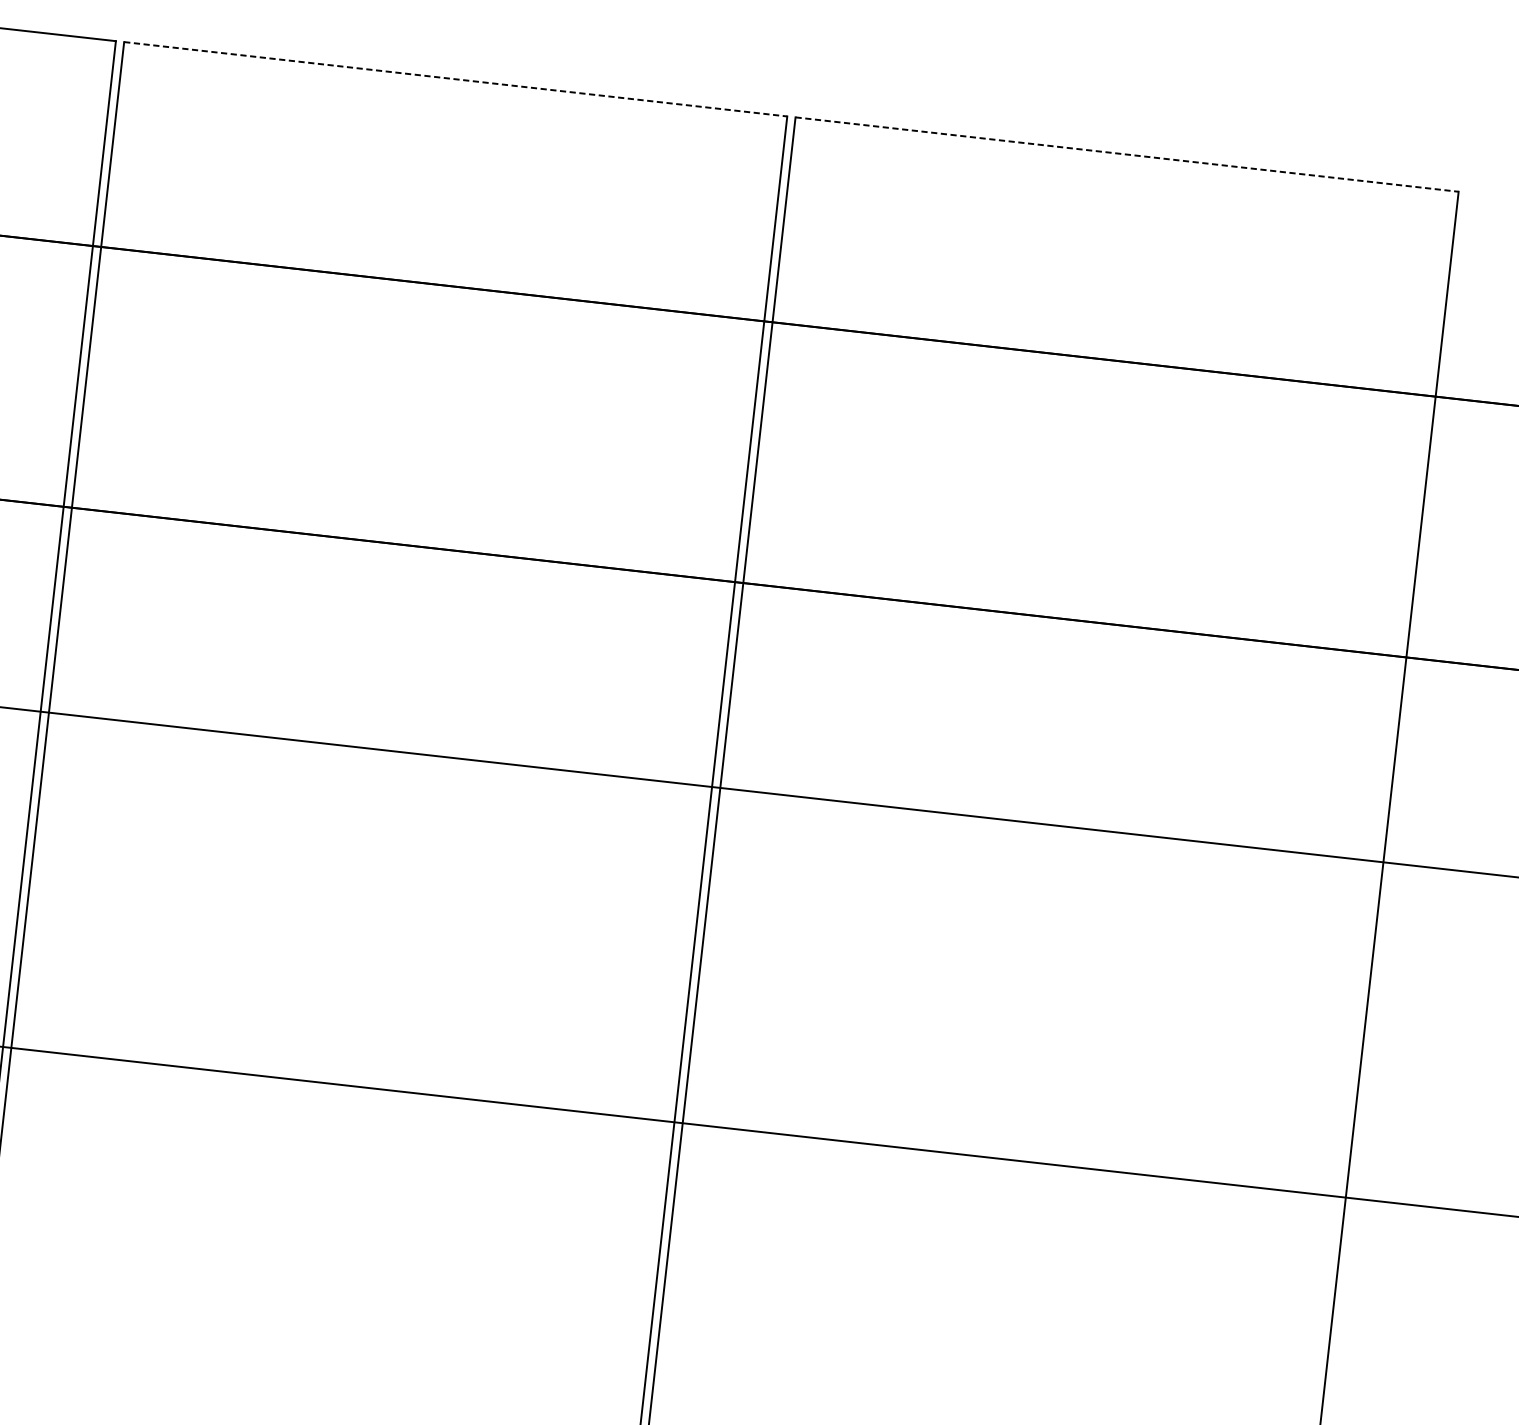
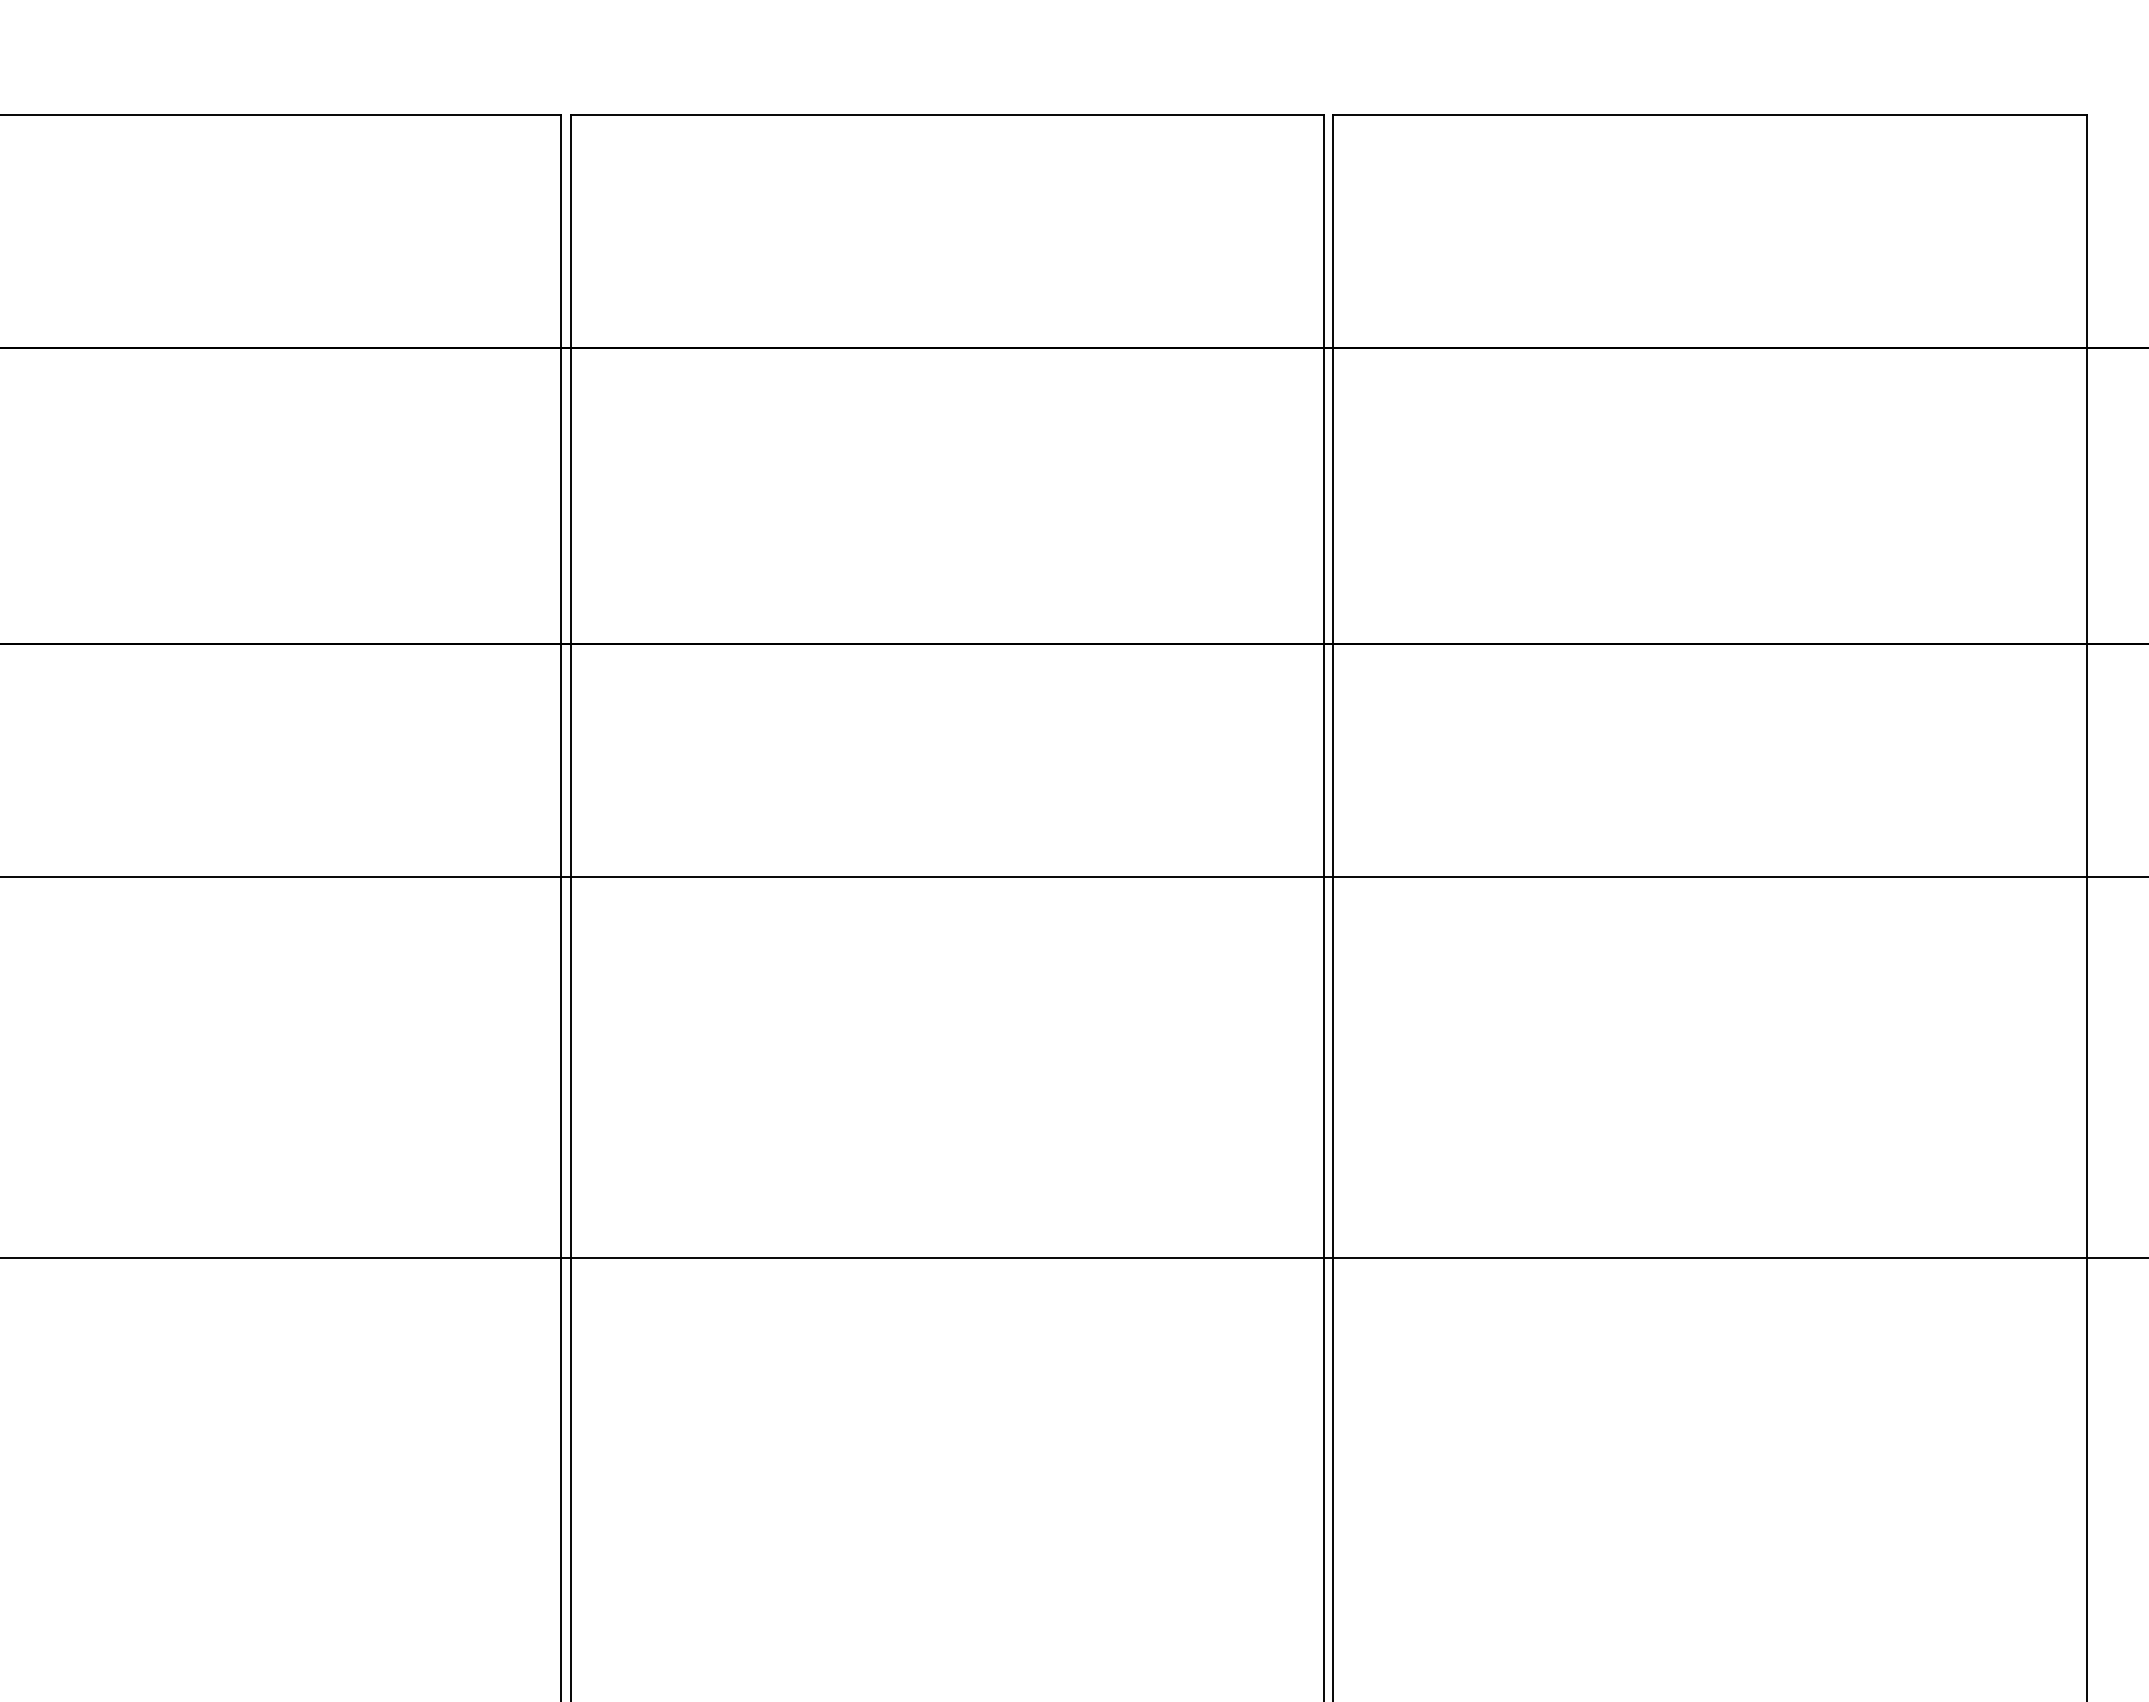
line: (455, 79) -> (947, 115), dashed -> solid
line: (1127, 154) -> (1710, 115), dashed -> solid

